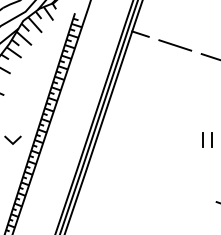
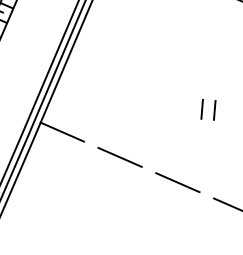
line: (105, 163) -> (61, 131), added
line: (147, 178) -> (119, 157), added
line: (190, 192) -> (178, 181), added

